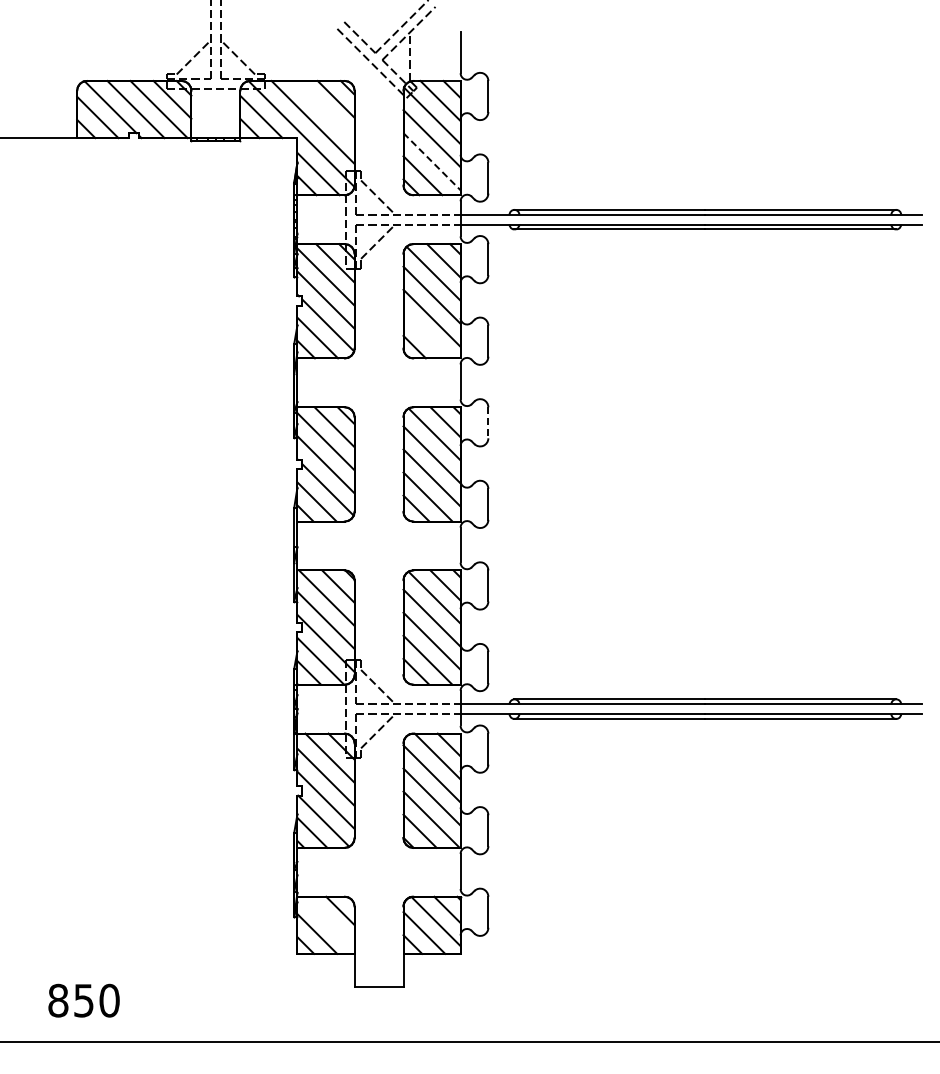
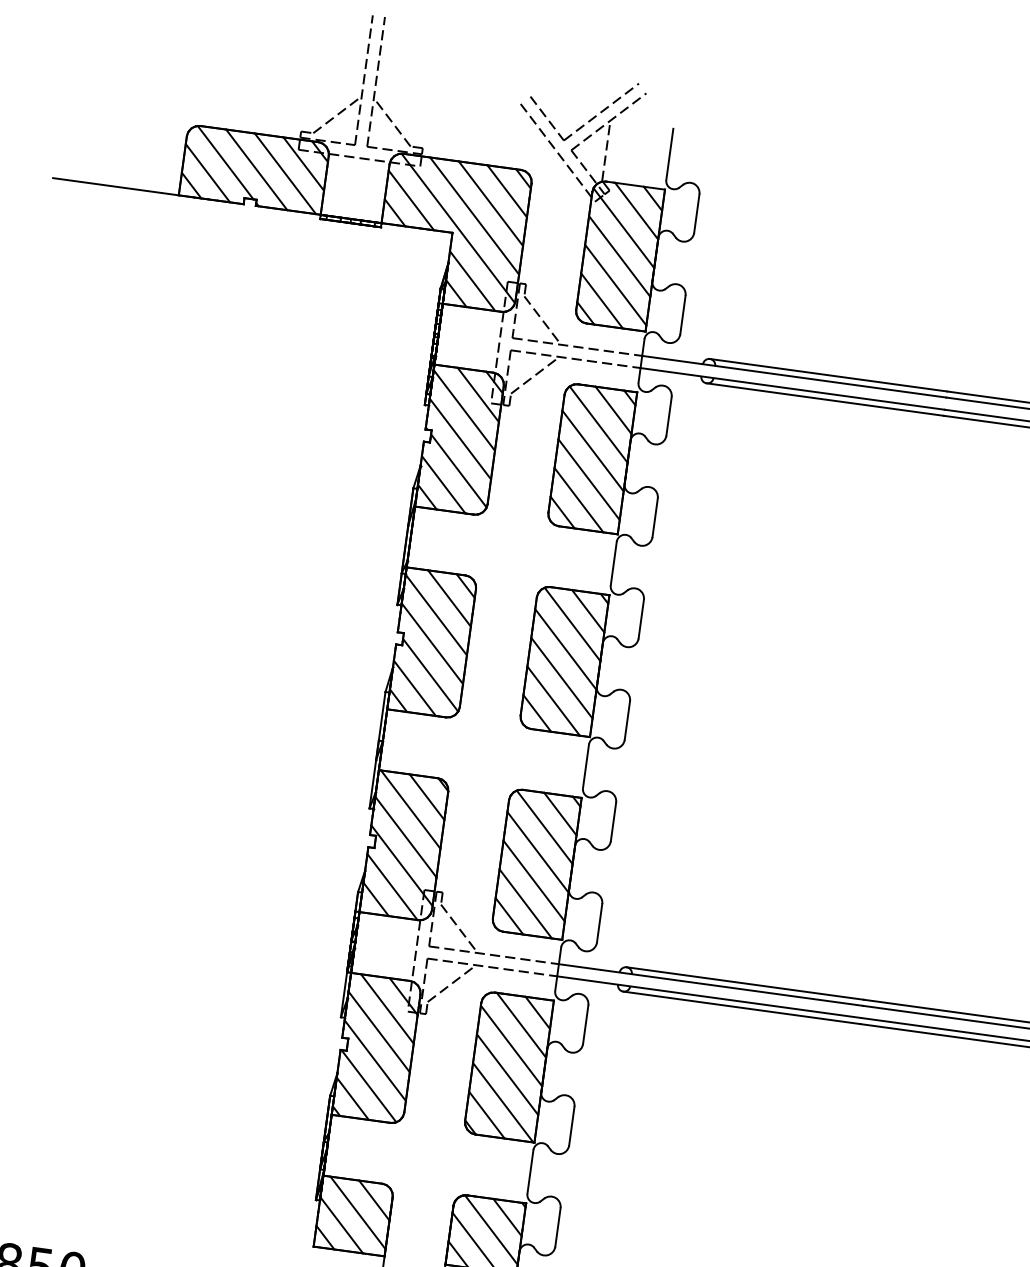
line: (324, 110) -> (490, 203), added
line: (432, 162) -> (616, 286), dashed -> solid
line: (426, 335) -> (579, 500), added
line: (488, 422) -> (641, 618), dashed -> solid
line: (328, 922) -> (357, 1212), added

